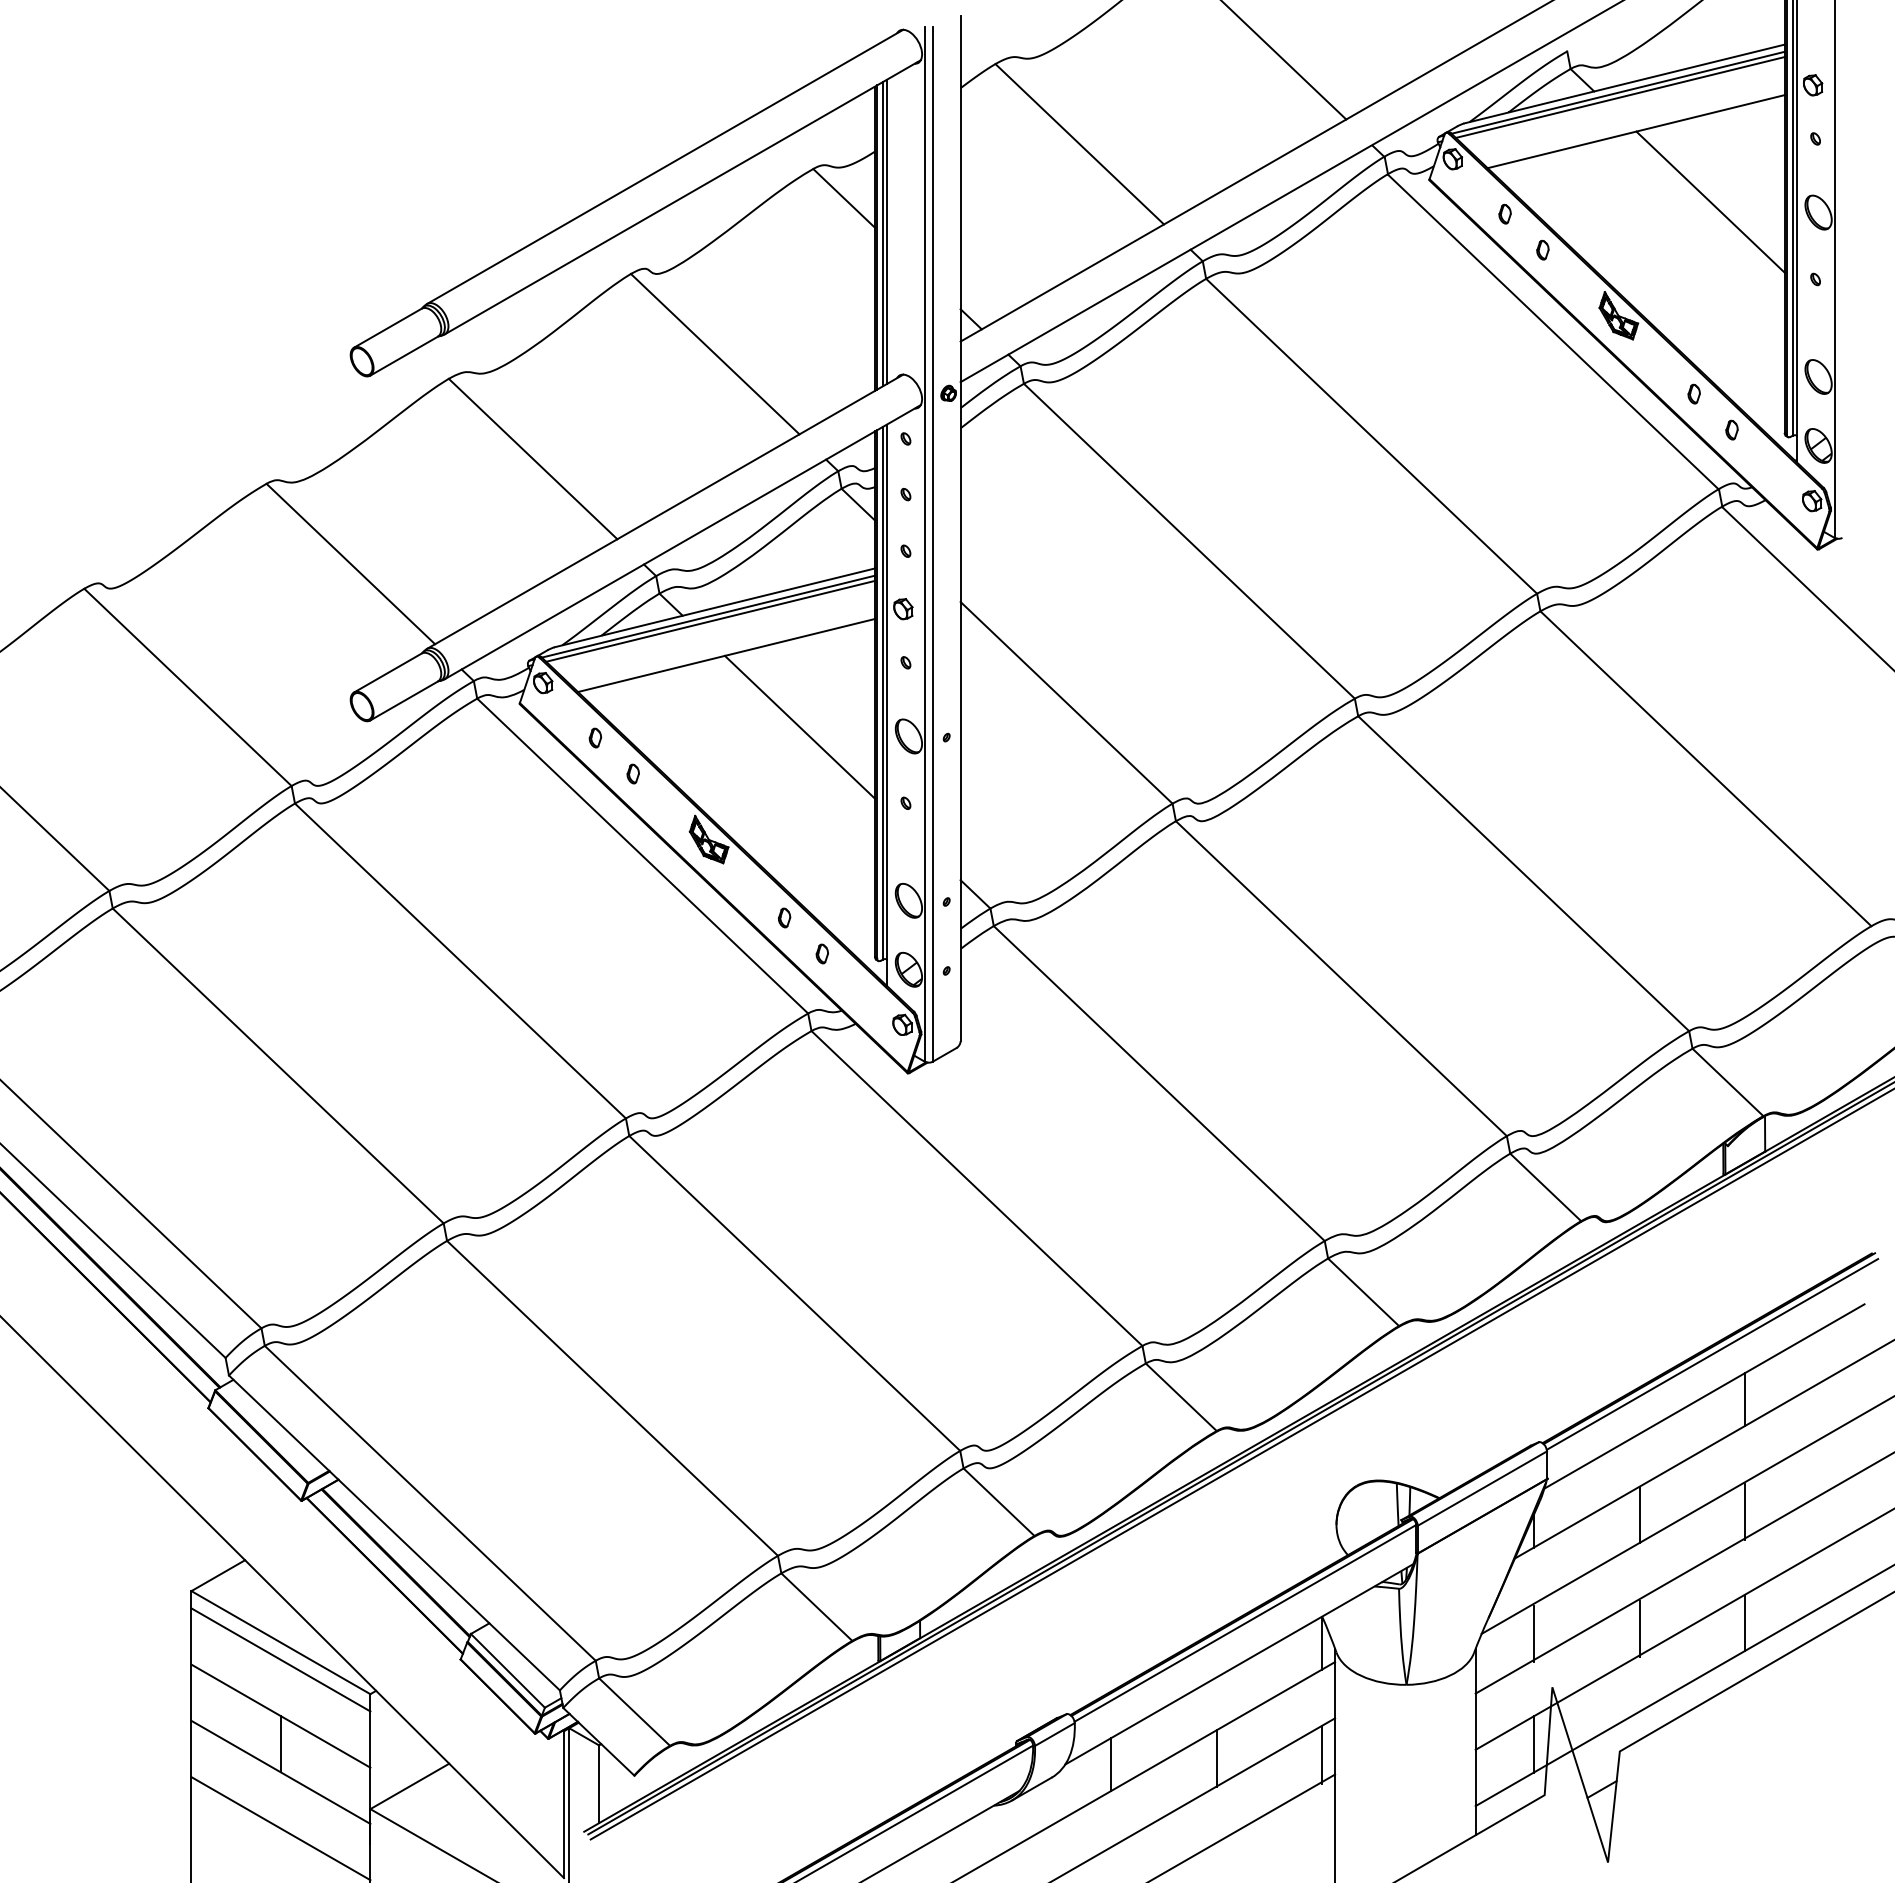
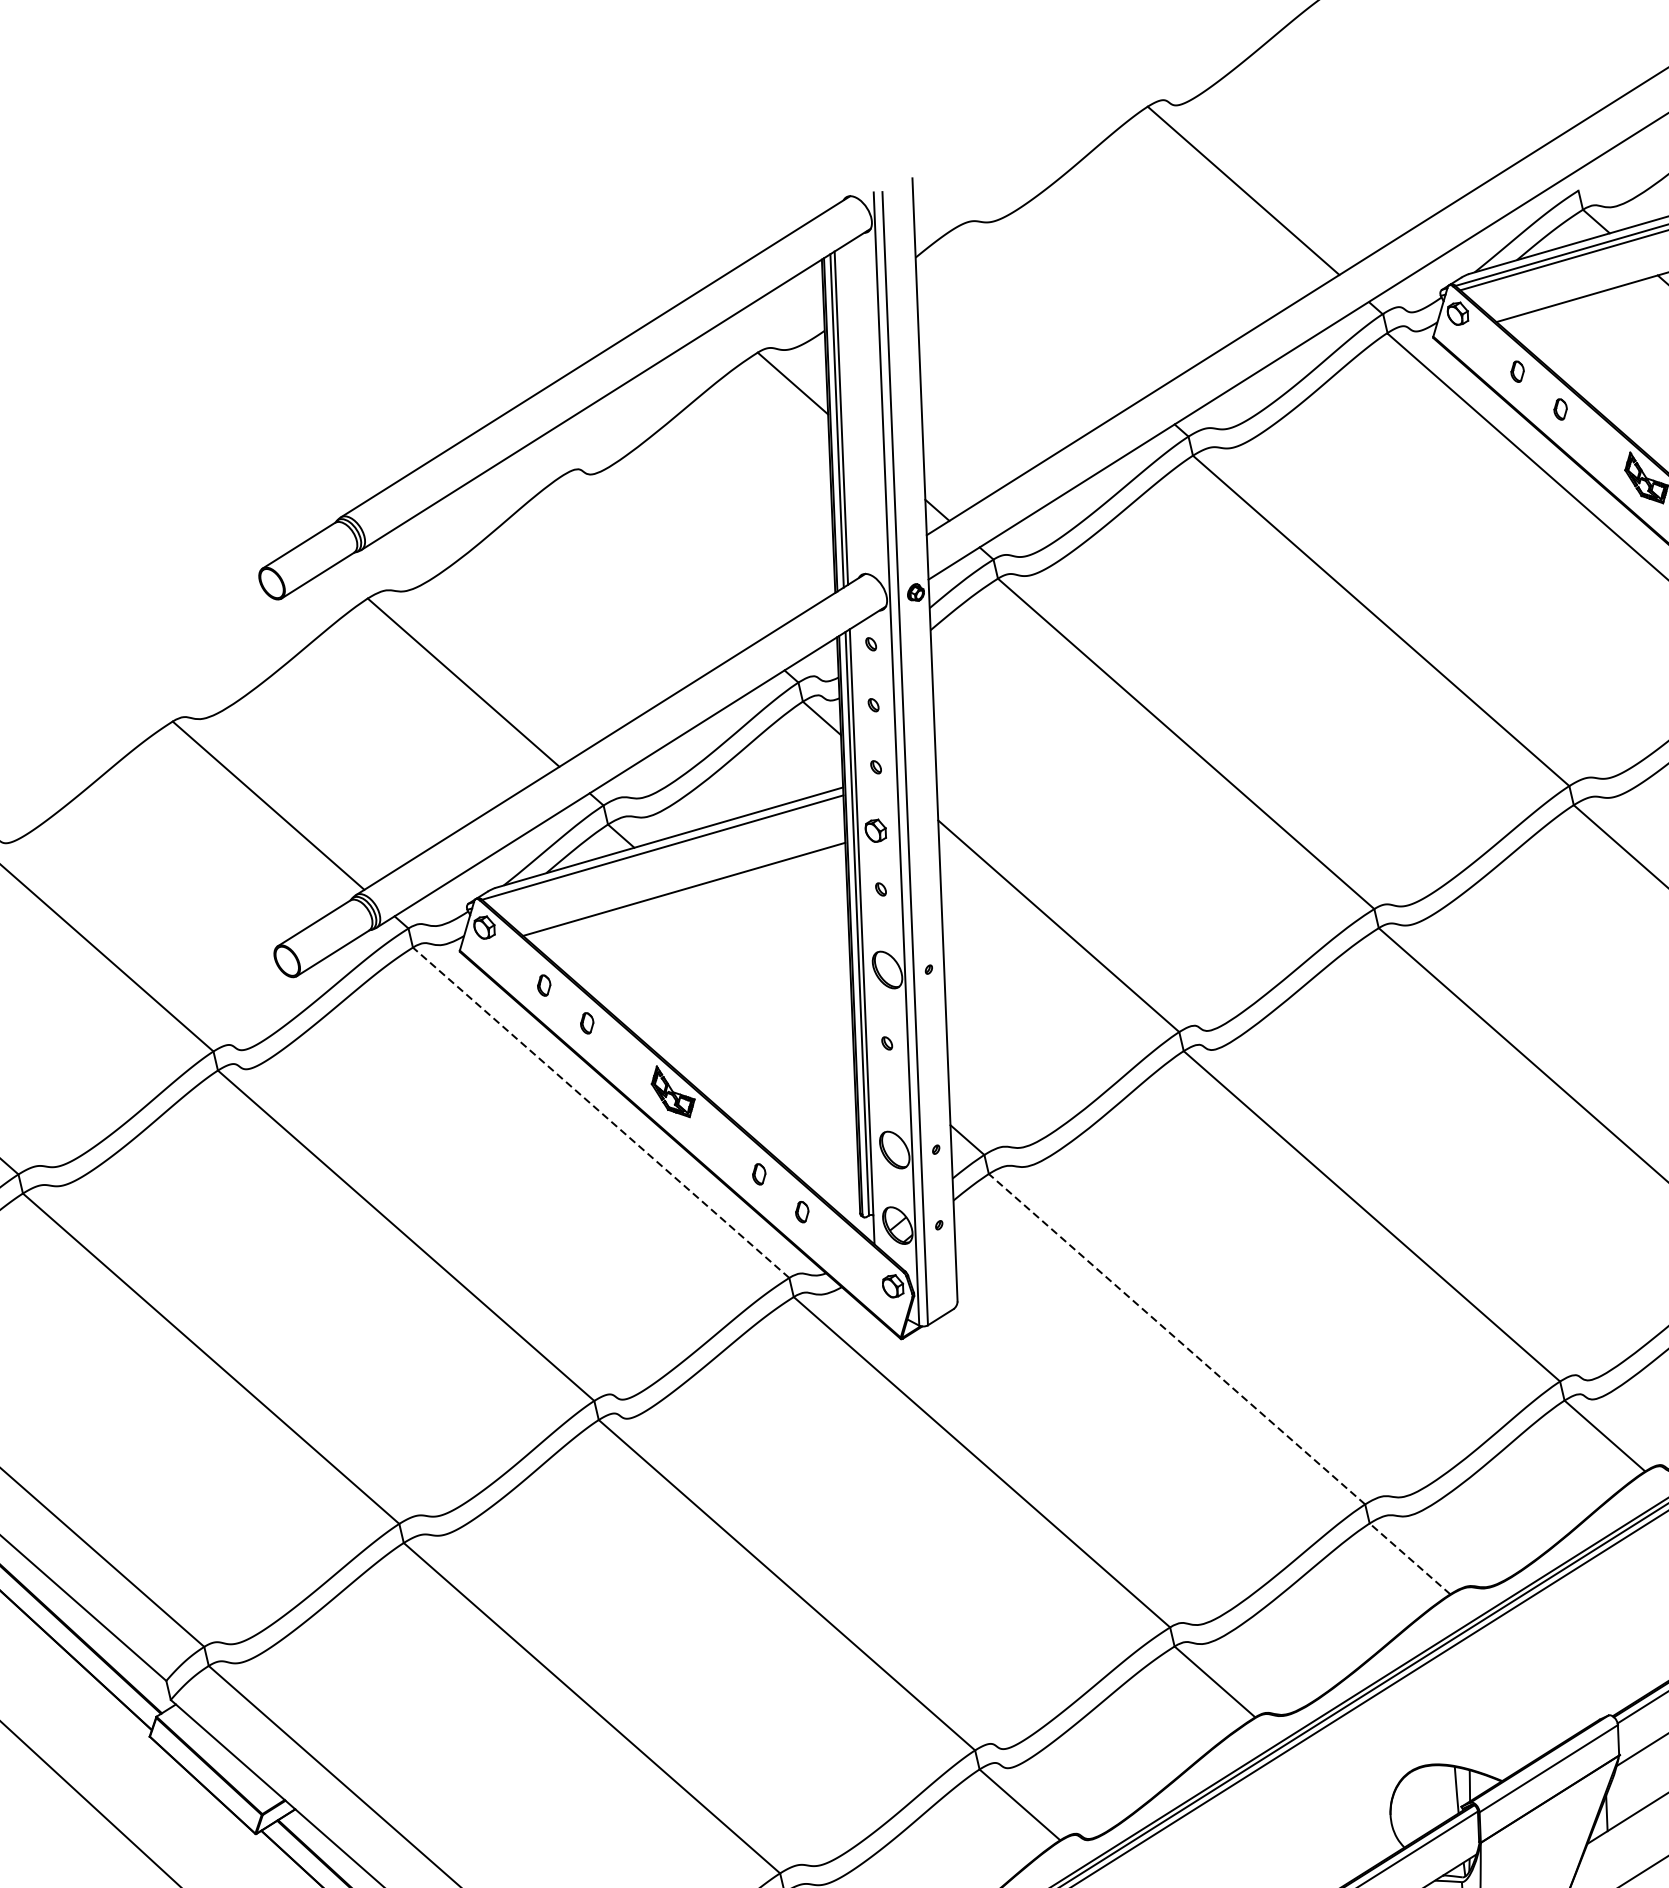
line: (1079, 144) -> (1048, 314), removed
line: (714, 353) -> (657, 559), removed
line: (710, 620) -> (665, 851), removed
line: (799, 726) -> (767, 963), removed
line: (642, 855) -> (600, 1112), solid -> dashed
line: (1158, 1083) -> (1176, 1339), solid -> dashed
line: (1363, 1292) -> (1409, 1559), solid -> dashed

